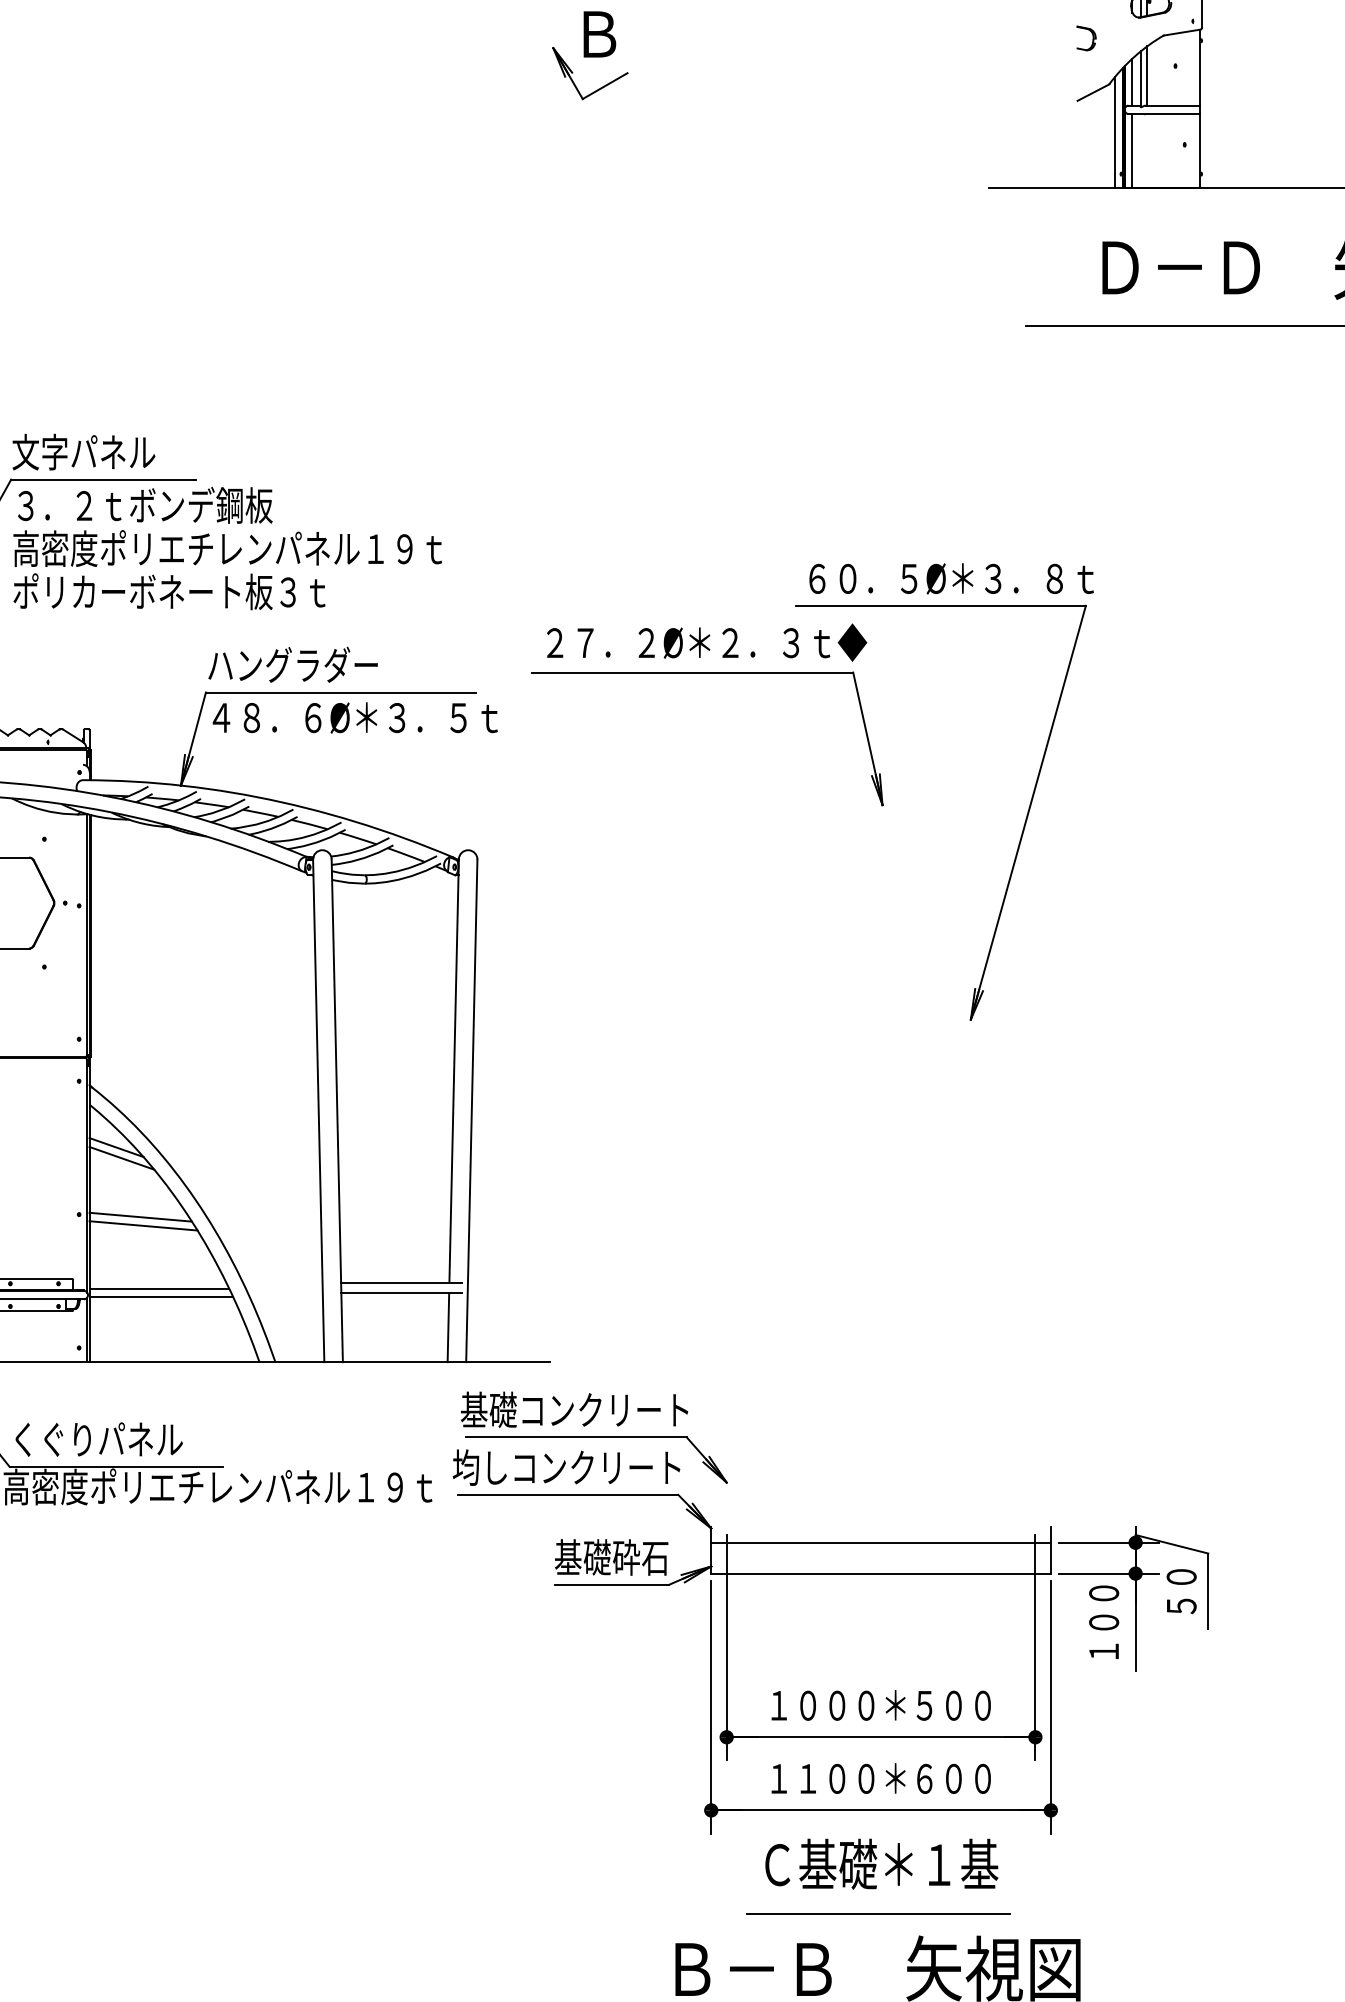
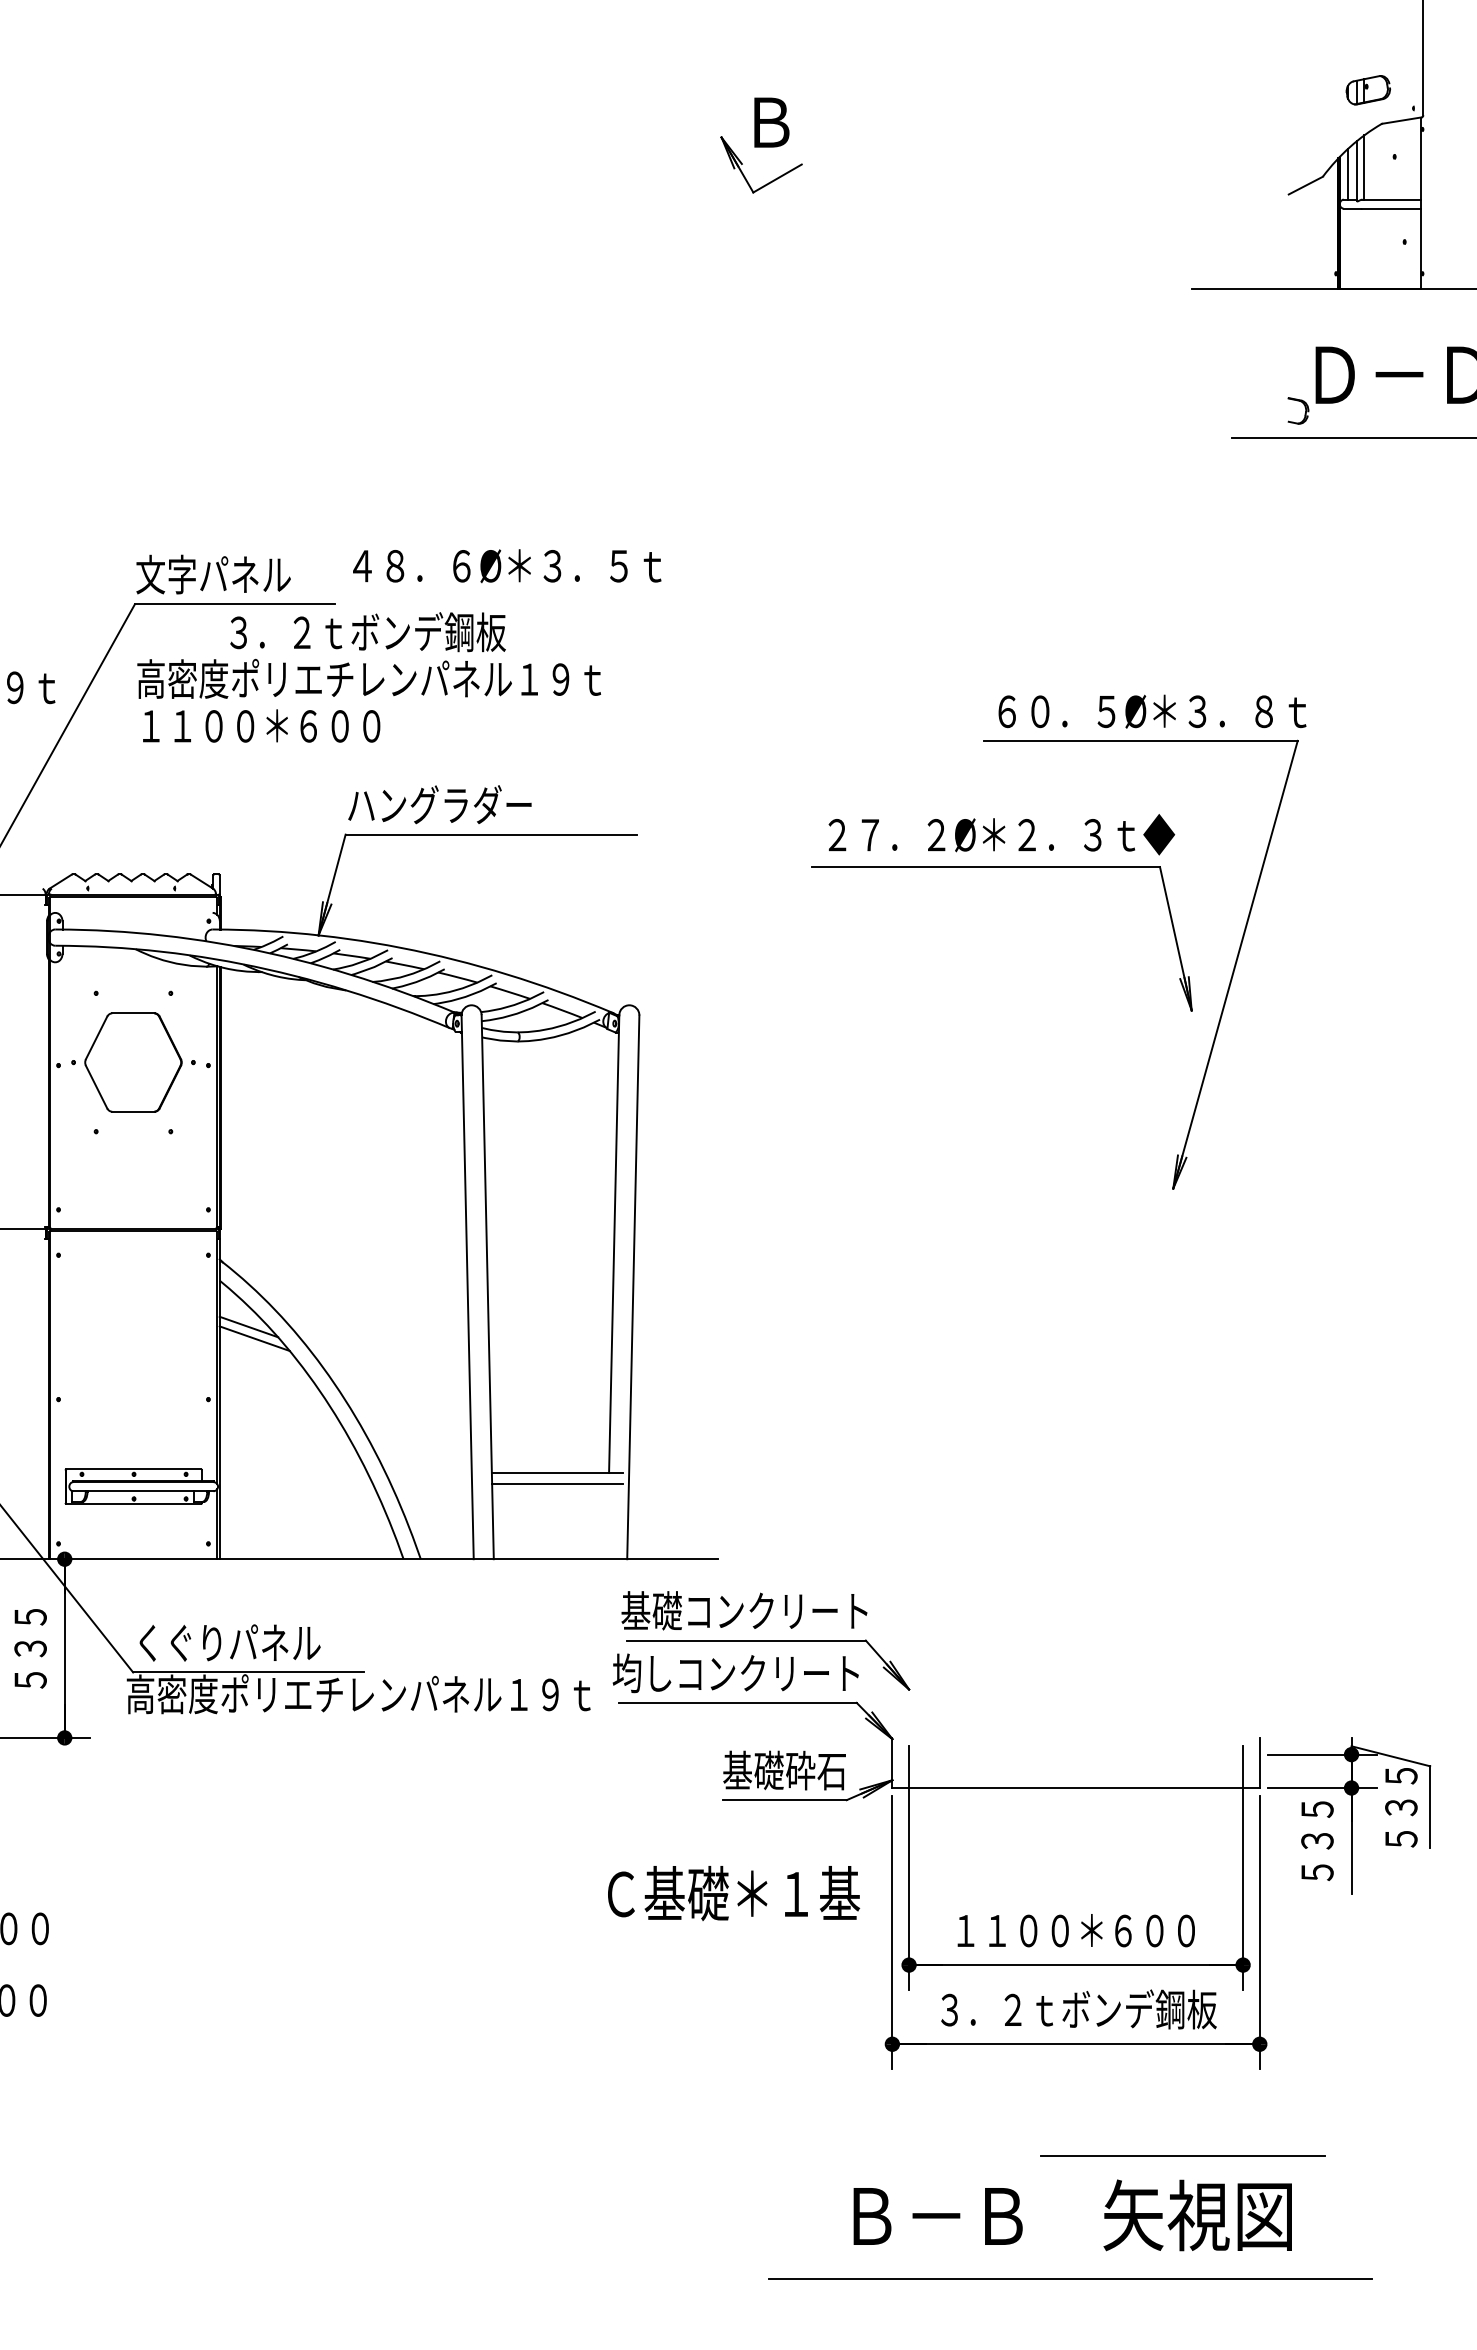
part: (1092, 35) -> (1304, 407), moved
line: (1115, 132) -> (1329, 228), removed
line: (1132, 150) -> (1348, 248), removed
text: (144, 505) -> (367, 632), moved
text: (168, 591) -> (305, 725), ポリカーボネート板３ｔ -> １１００＊６００
part: (706, 672) -> (1001, 867), moved
text: (355, 718) -> (507, 566), moved
line: (140, 1217) -> (274, 1402), removed
line: (142, 1225) -> (277, 1411), removed
line: (158, 1288) -> (294, 1479), removed
line: (161, 1296) -> (297, 1488), removed
line: (447, 1327) -> (607, 1521), removed
line: (880, 1542) -> (1075, 1754), removed
text: (1181, 1591) -> (1401, 1807), ５０ -> ５３５
text: (1104, 1622) -> (1317, 1840), １００ -> ５３５
text: (865, 1705) -> (1059, 1930), １０００＊５００ -> １１００＊６００
text: (883, 1778) -> (1078, 2009), １１００＊６００ -> ３．２ｔボンデ鋼板
text: (882, 1864) -> (734, 1893), moved
line: (877, 1913) -> (1182, 2155), moved

